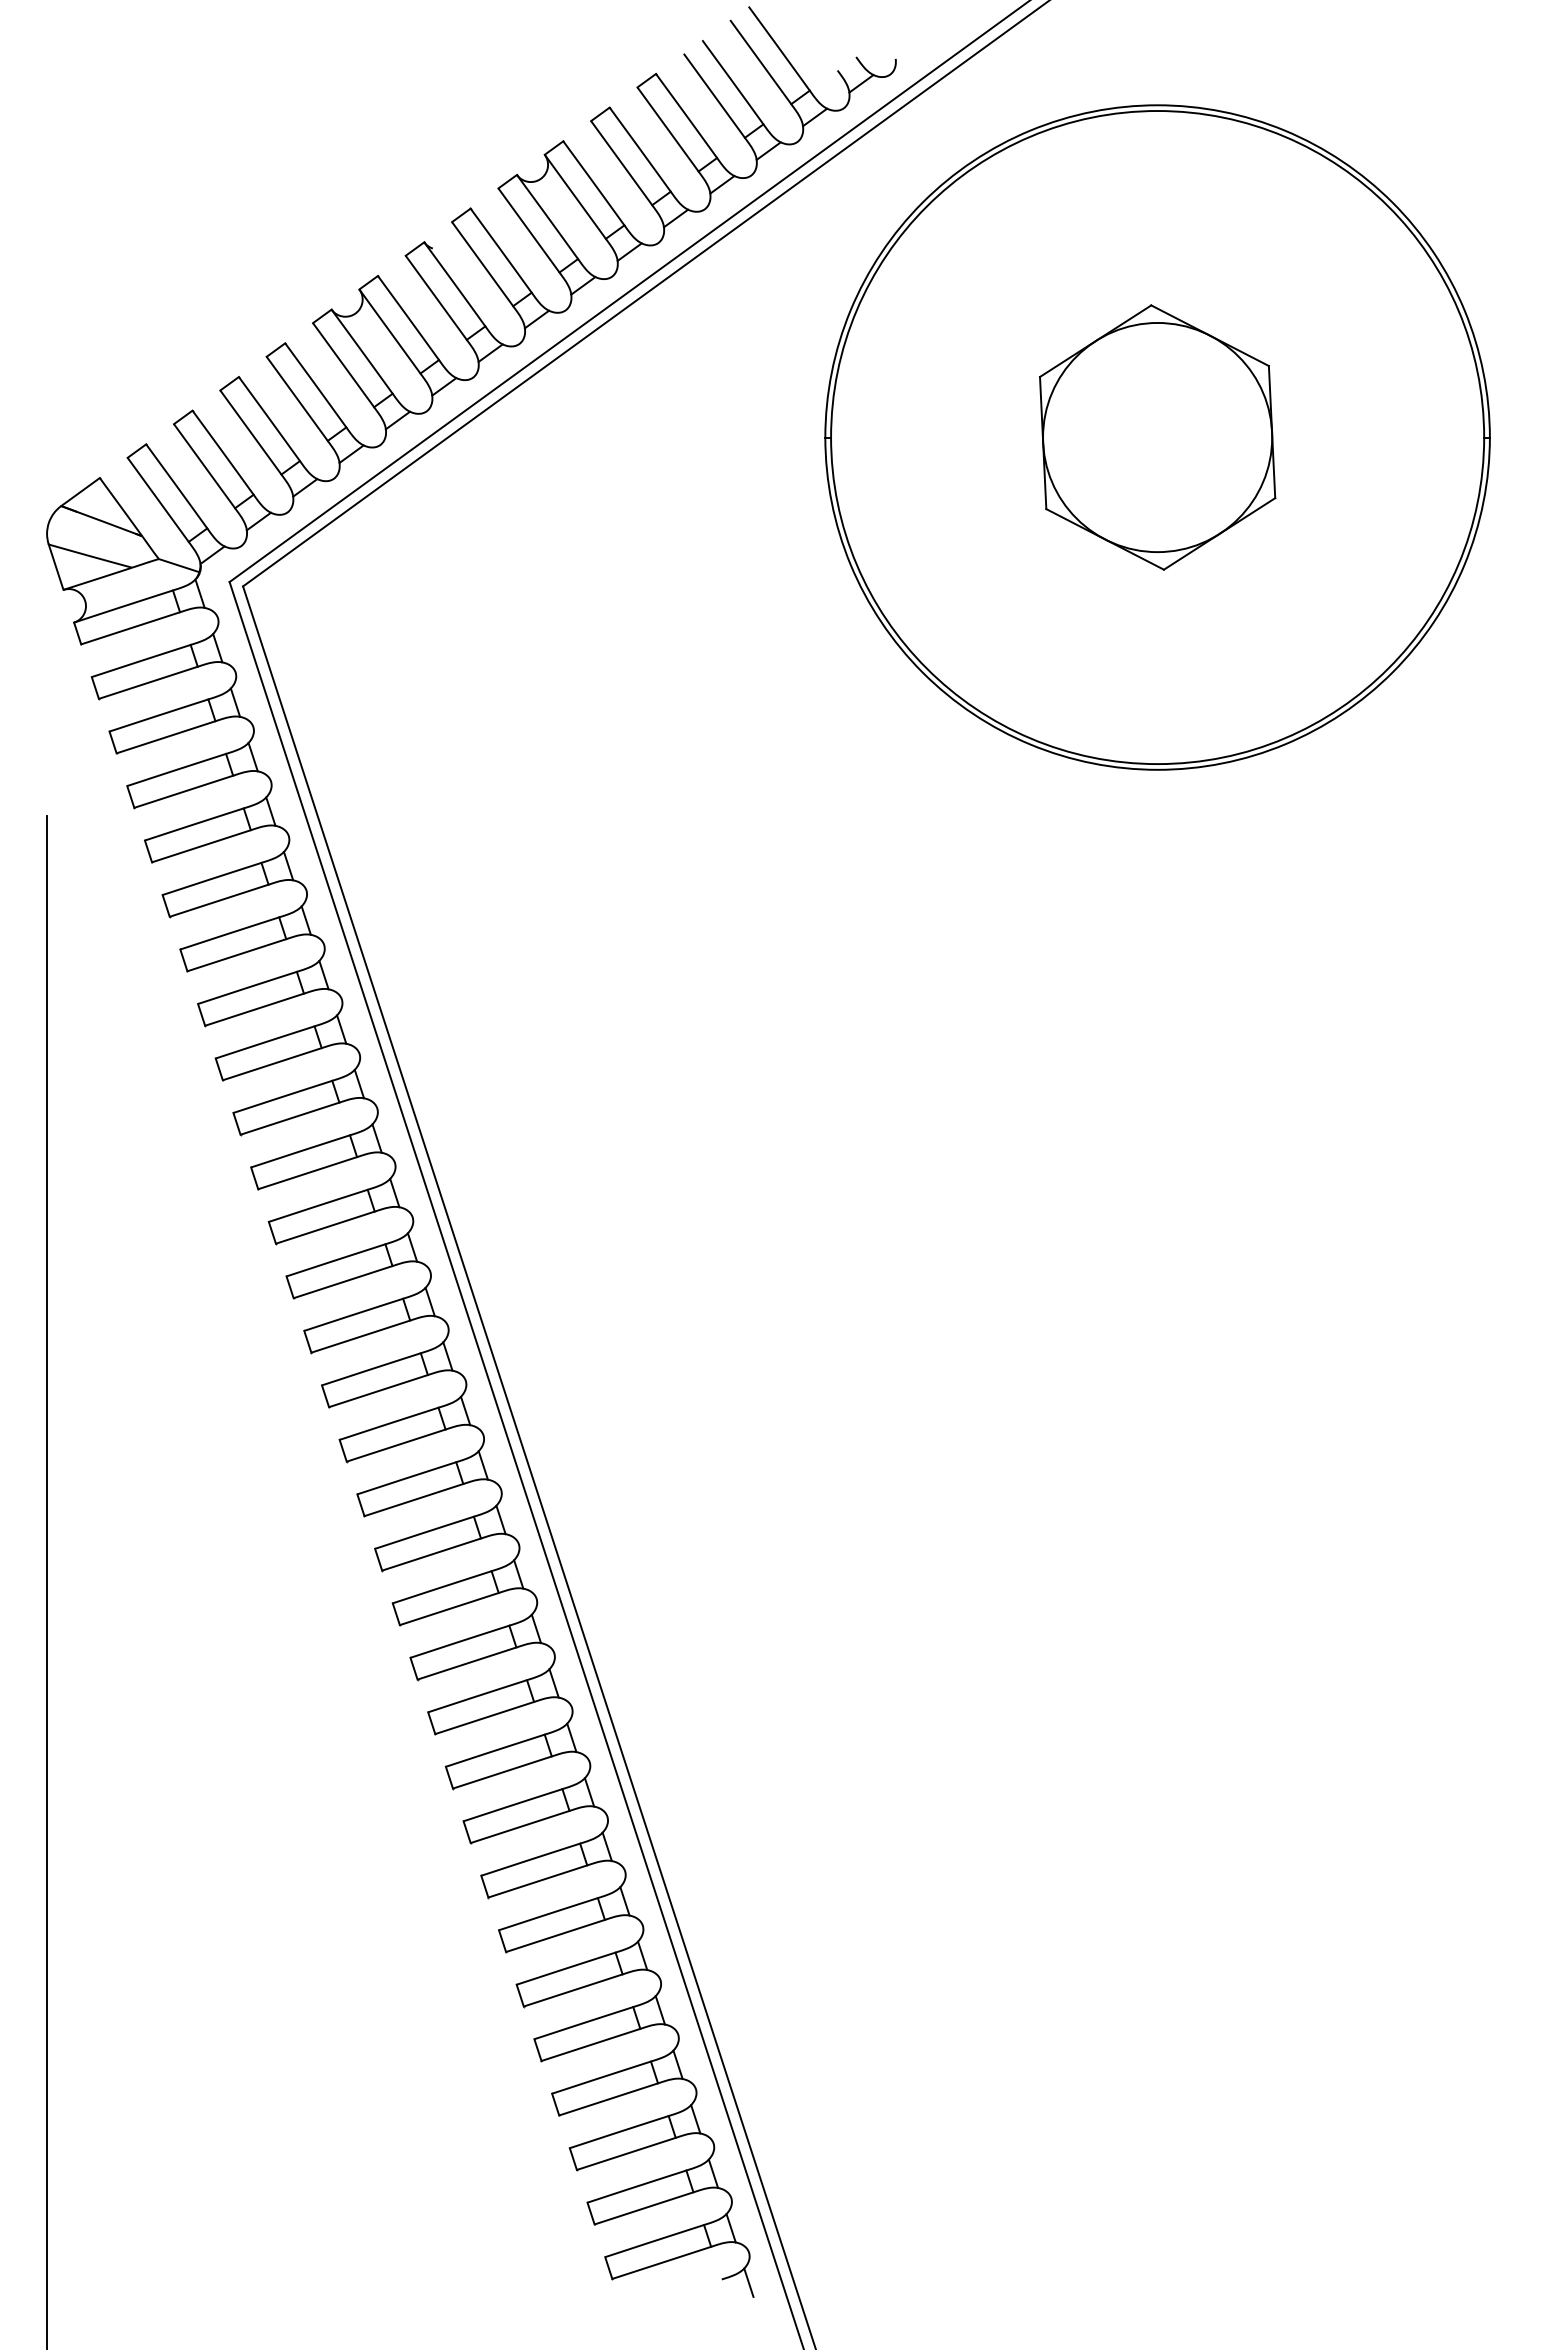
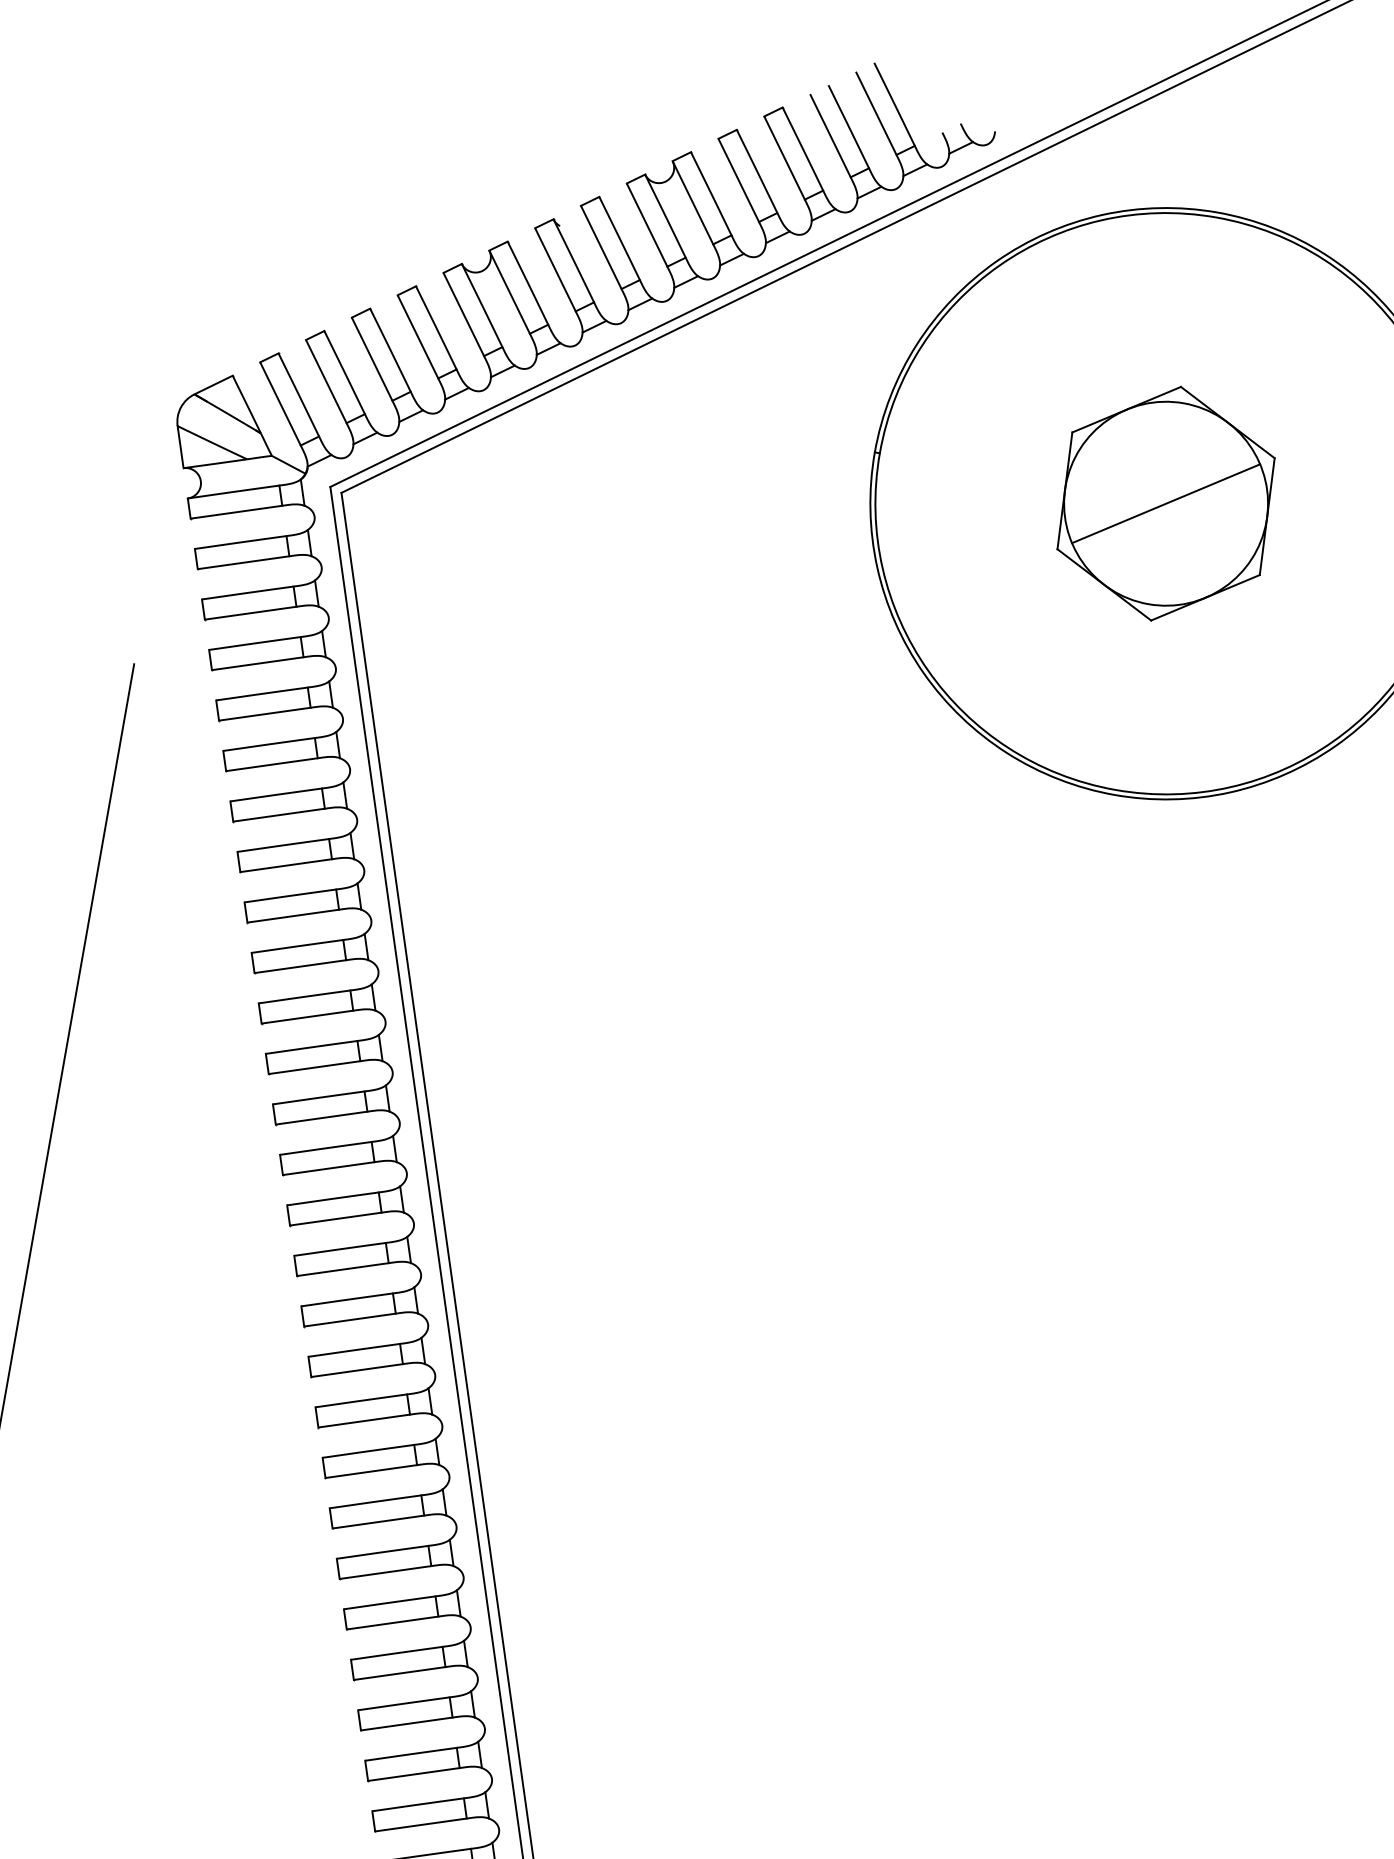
line: (1157, 437) -> (1165, 503), added

